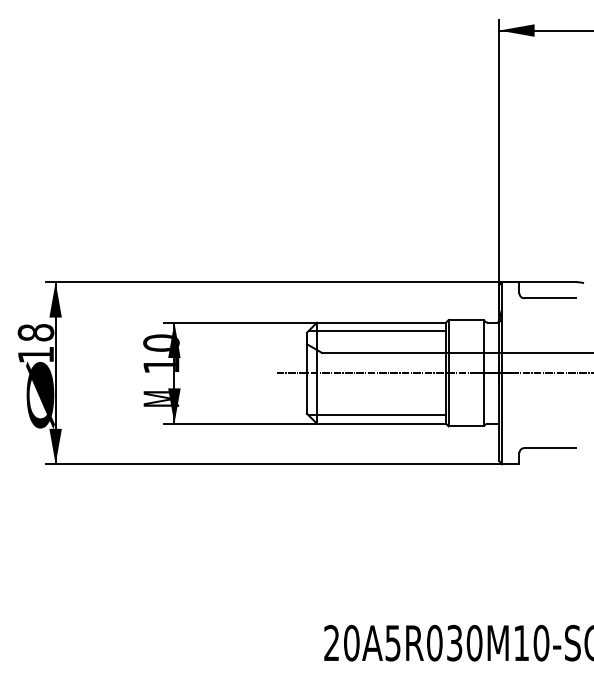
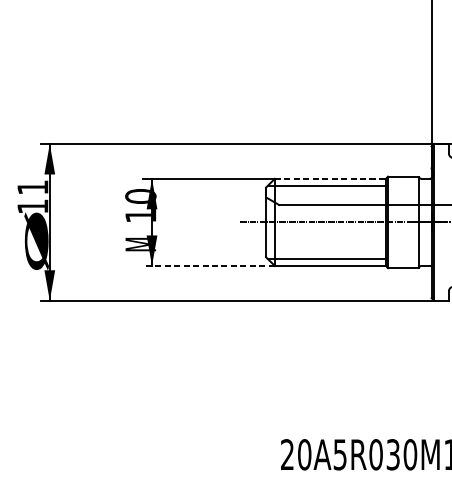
line: (381, 322) -> (330, 178), solid -> dashed
text: (35, 332) -> (32, 187), 18 -> 11
line: (240, 423) -> (208, 265), solid -> dashed

